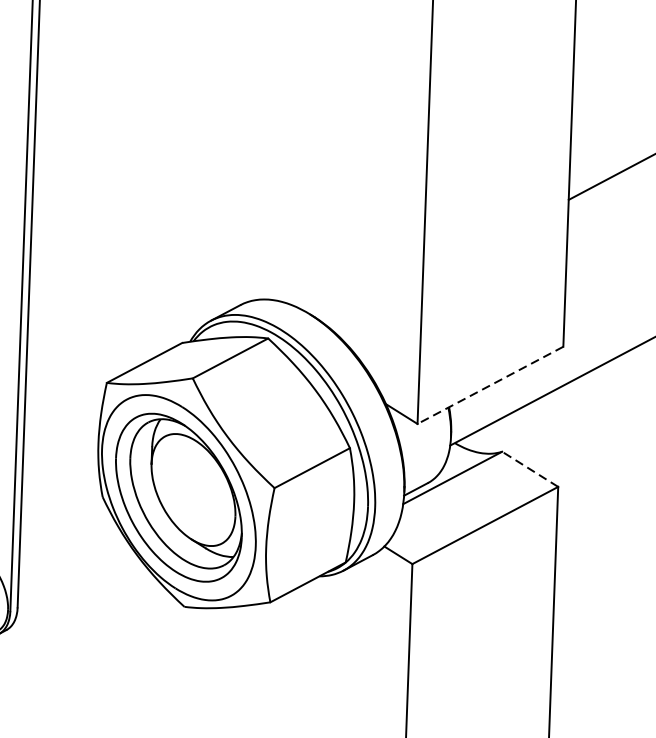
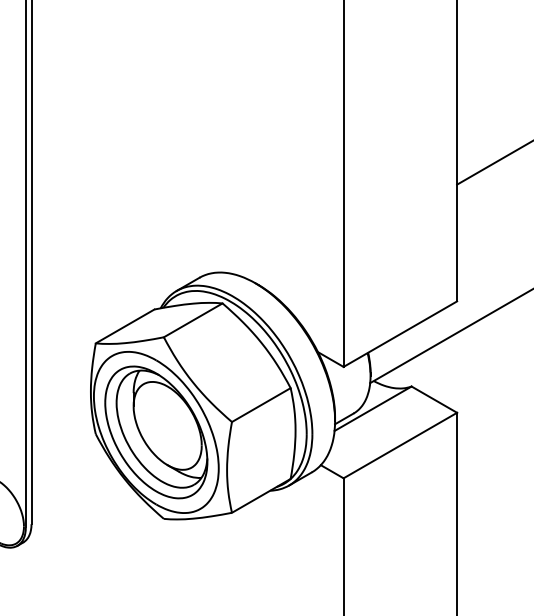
line: (490, 385) -> (400, 334), dashed -> solid
line: (529, 469) -> (433, 399), dashed -> solid

